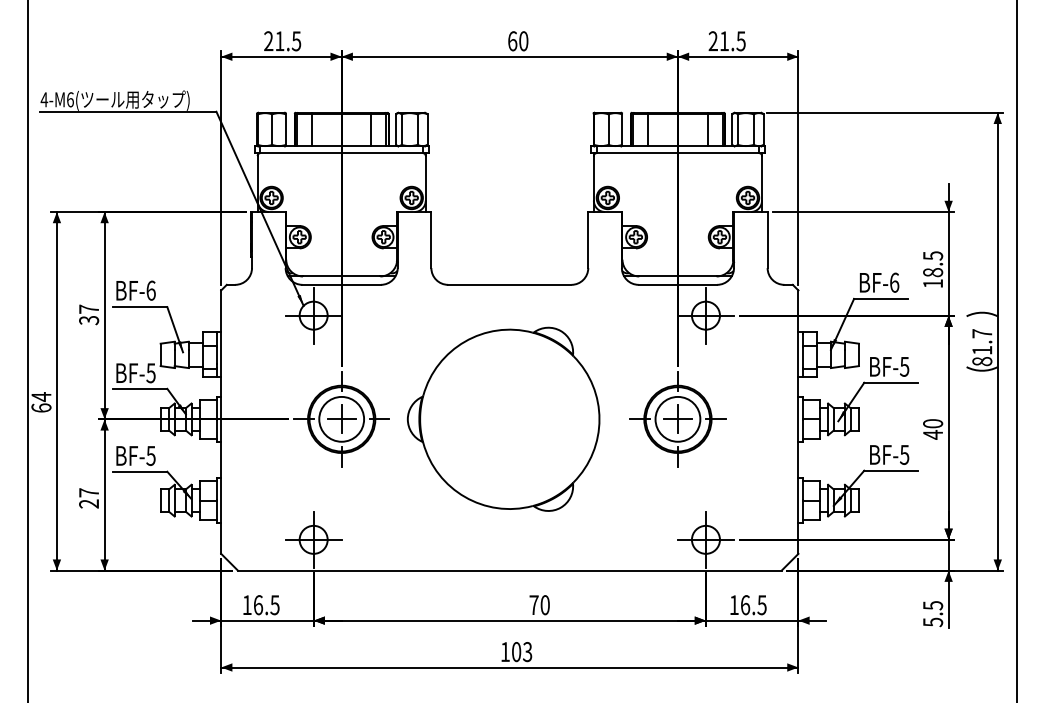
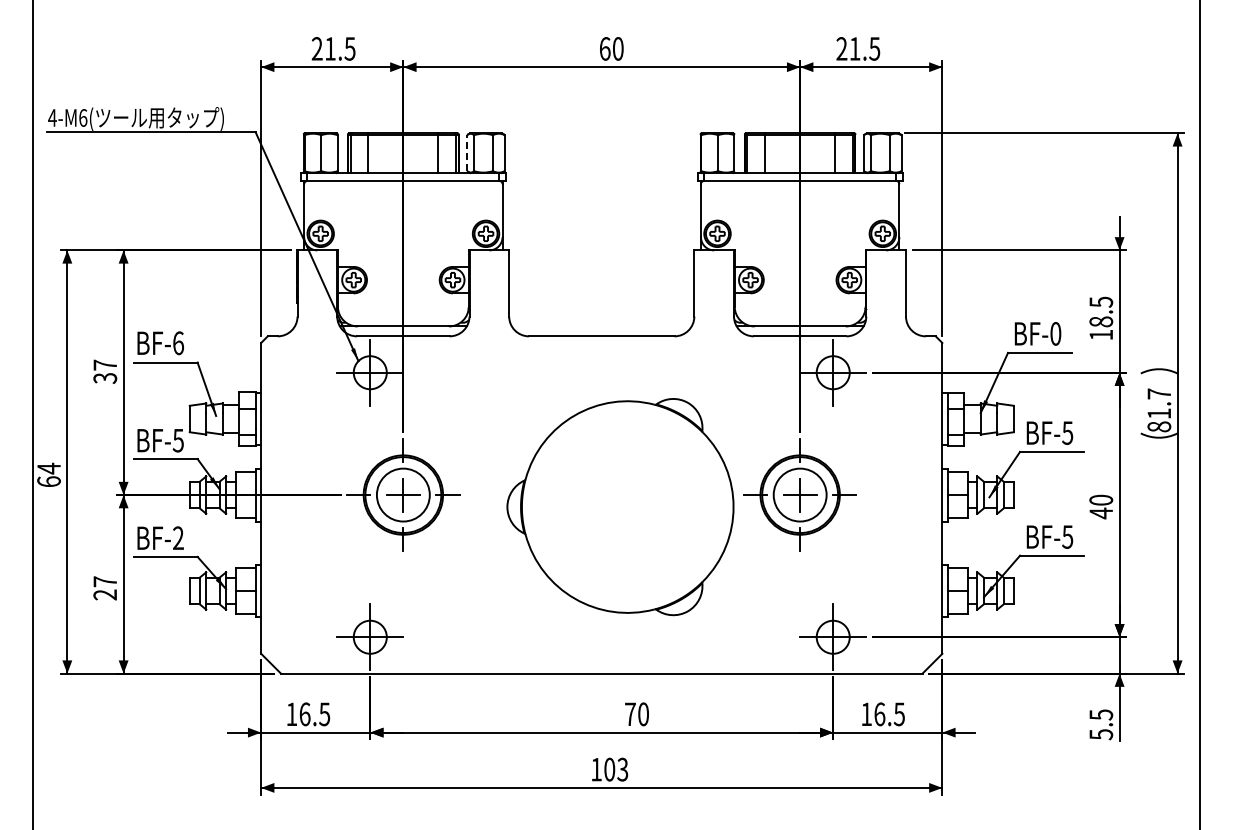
line: (396, 129) -> (467, 153), solid -> dashed
text: (894, 282) -> (1055, 333), BF-6 -> BF-0
part: (503, 419) -> (620, 507), moved
text: (150, 456) -> (177, 538), BF-5 -> BF-2

